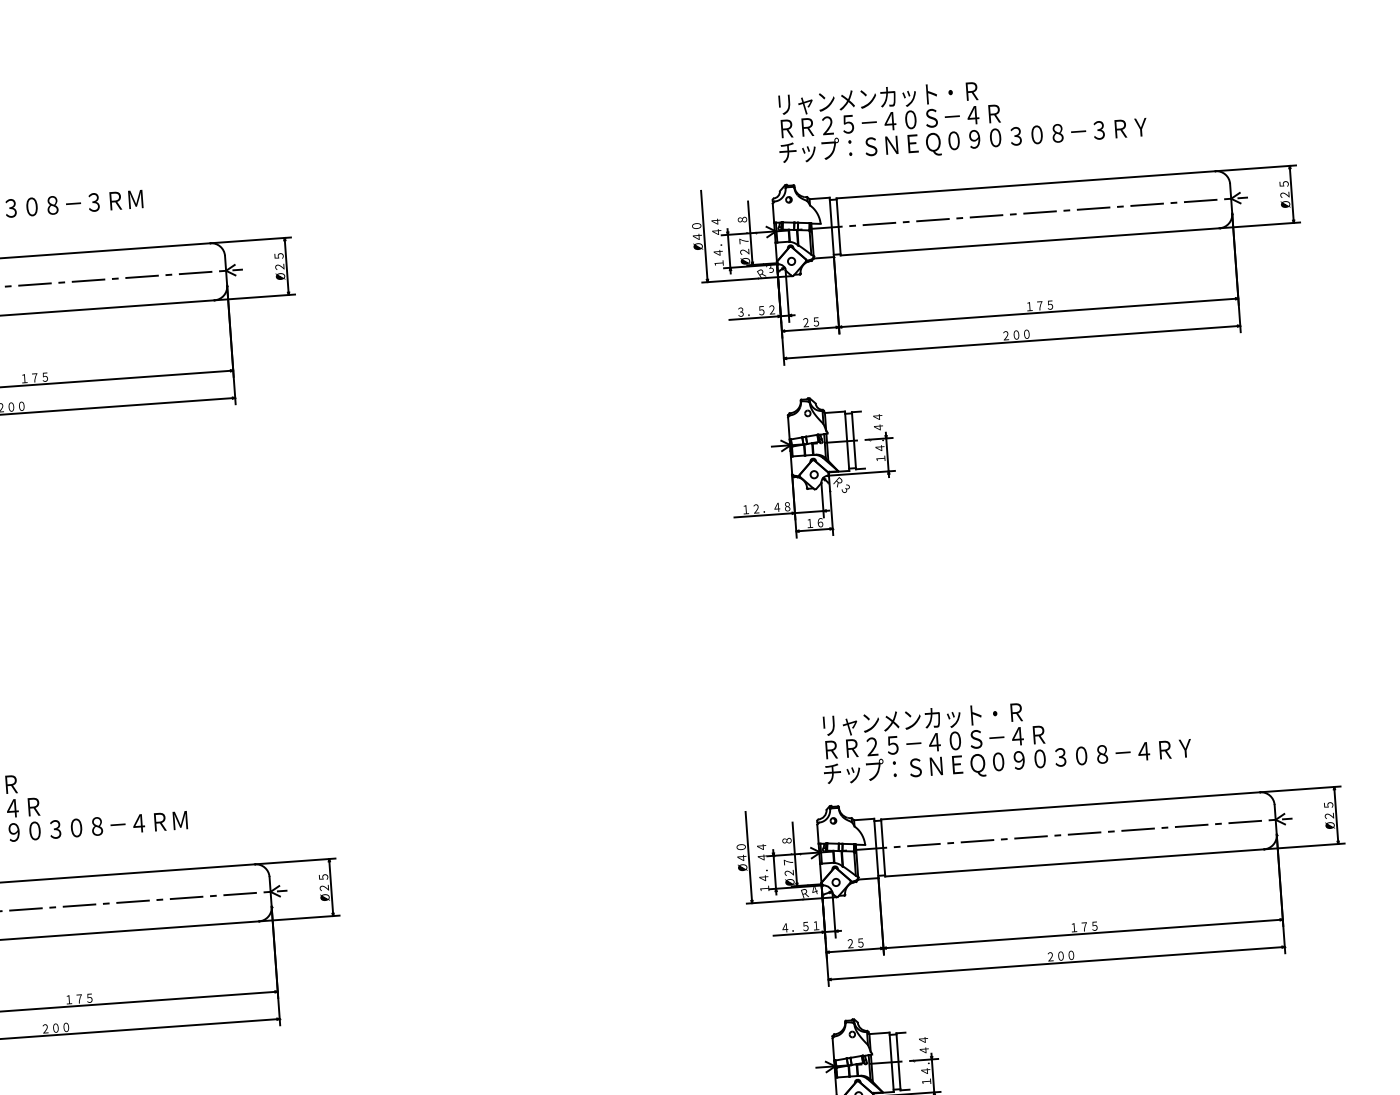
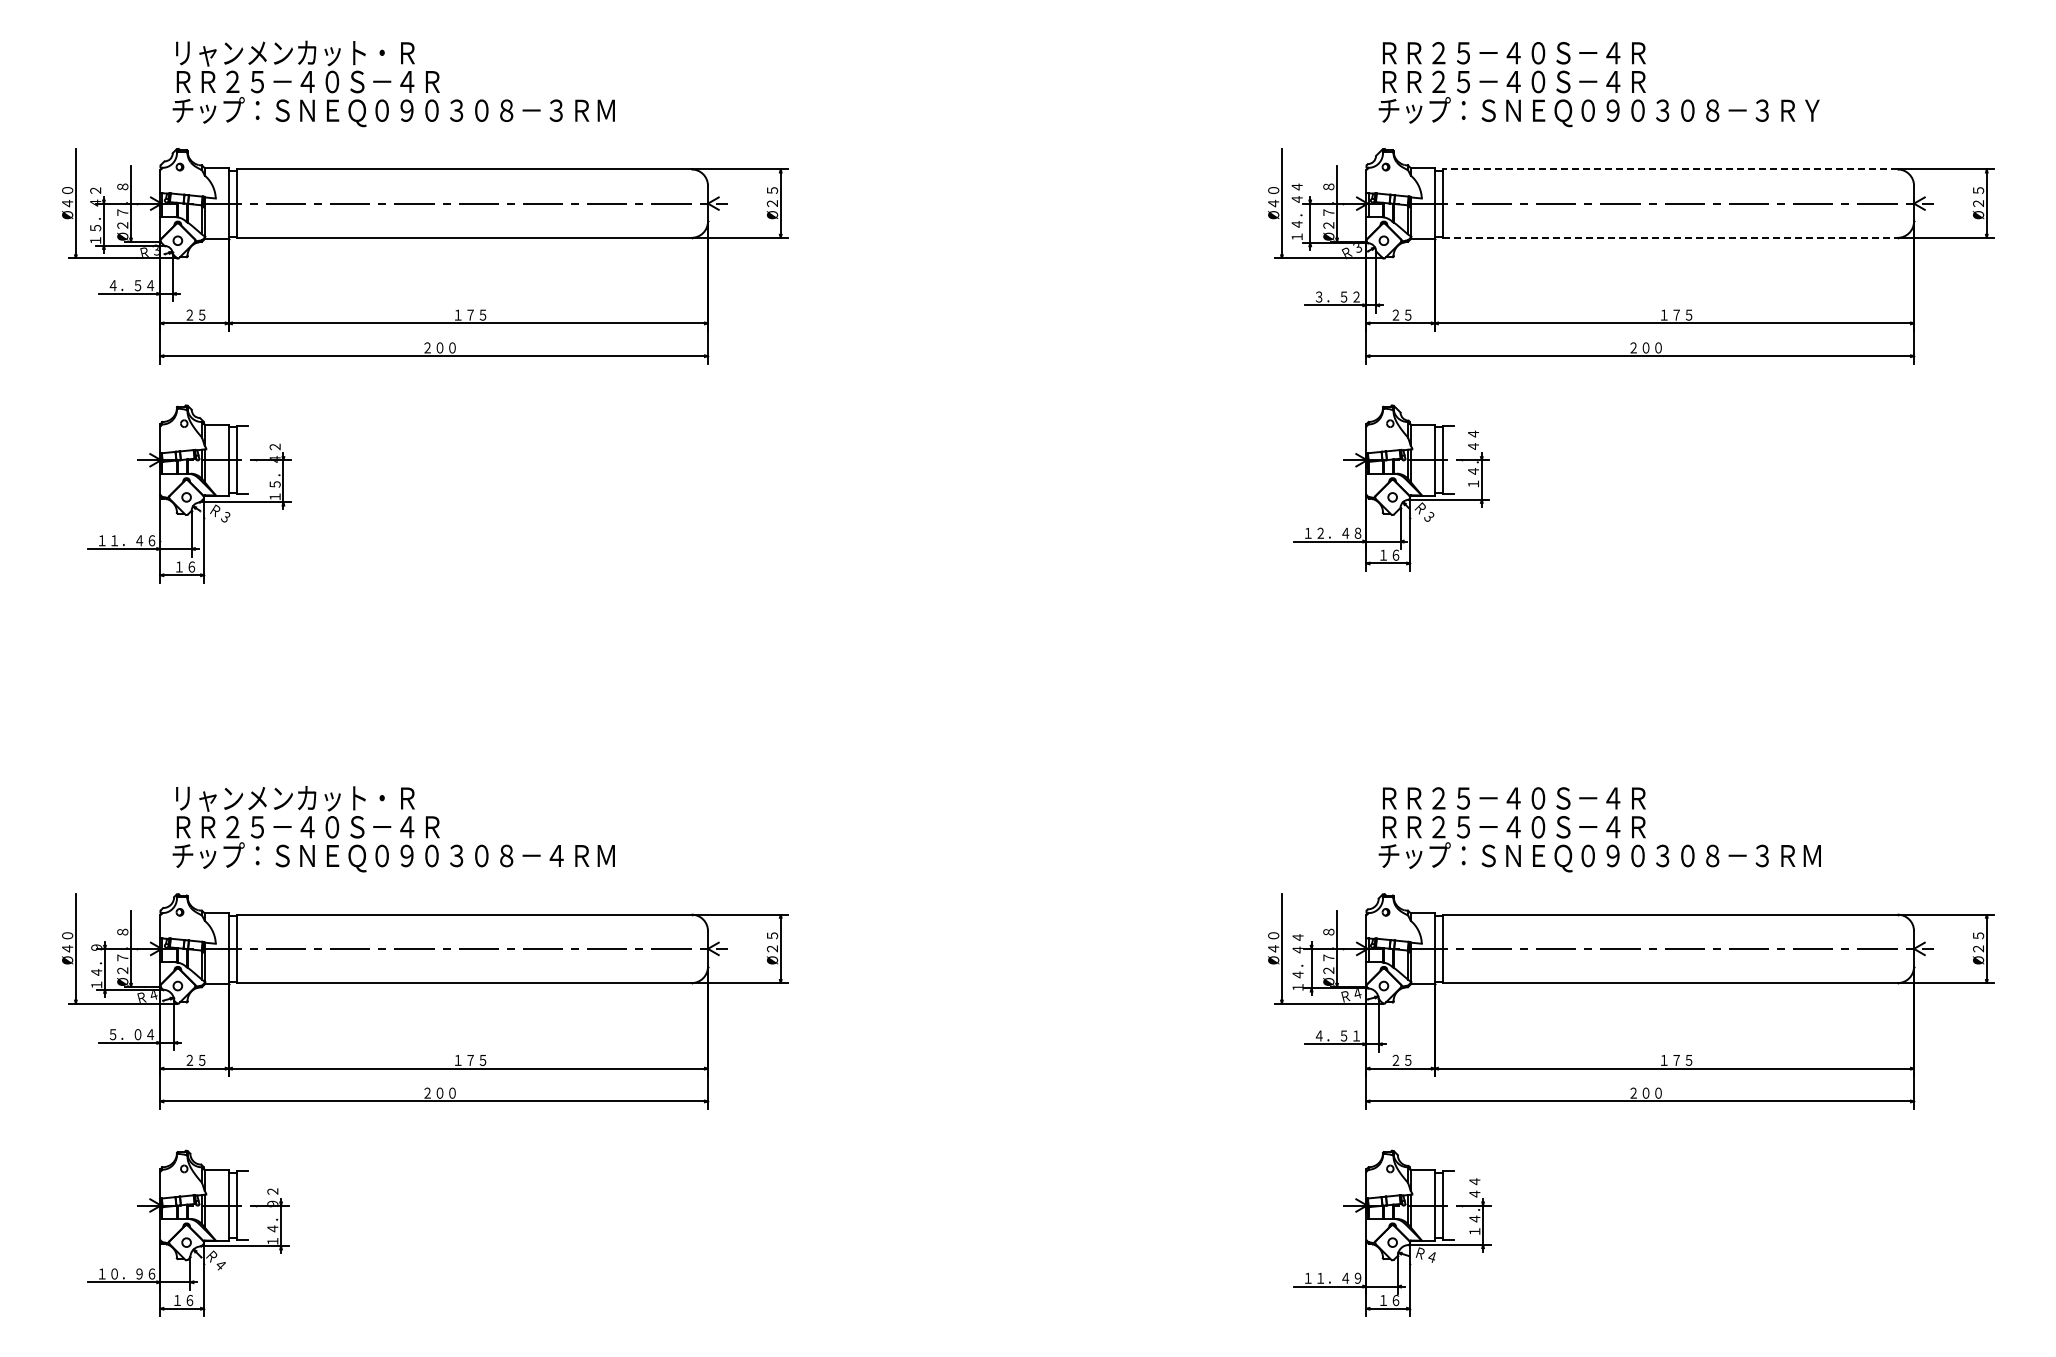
text: (888, 97) -> (1513, 53), リャンメンカット・Ｒ -> ＲＲ２５－４０Ｓ－４Ｒ
line: (1025, 184) -> (1669, 169), solid -> dashed
line: (1030, 241) -> (1670, 237), solid -> dashed
text: (932, 718) -> (1513, 798), リャンメンカット・Ｒ -> ＲＲ２５－４０Ｓ－４Ｒ
text: (1164, 749) -> (1787, 855), チップ：ＳＮＥＱ０９０３０８－４ＲＹ -> チップ：ＳＮＥＱ０９０３０８－３ＲＭ

